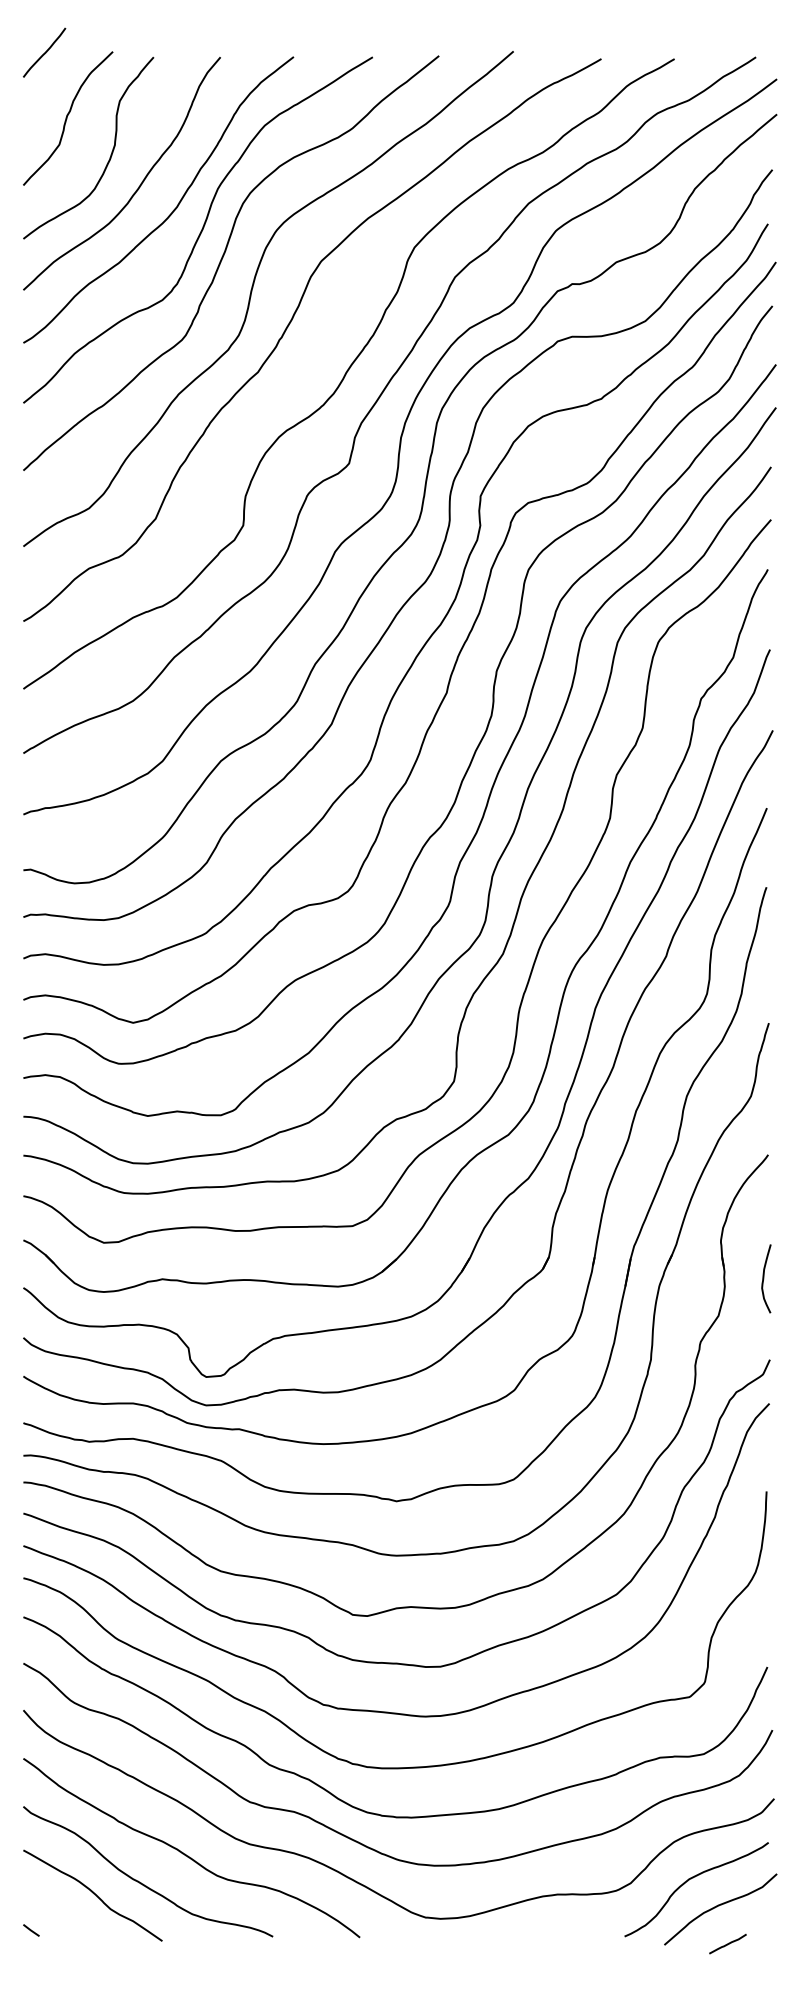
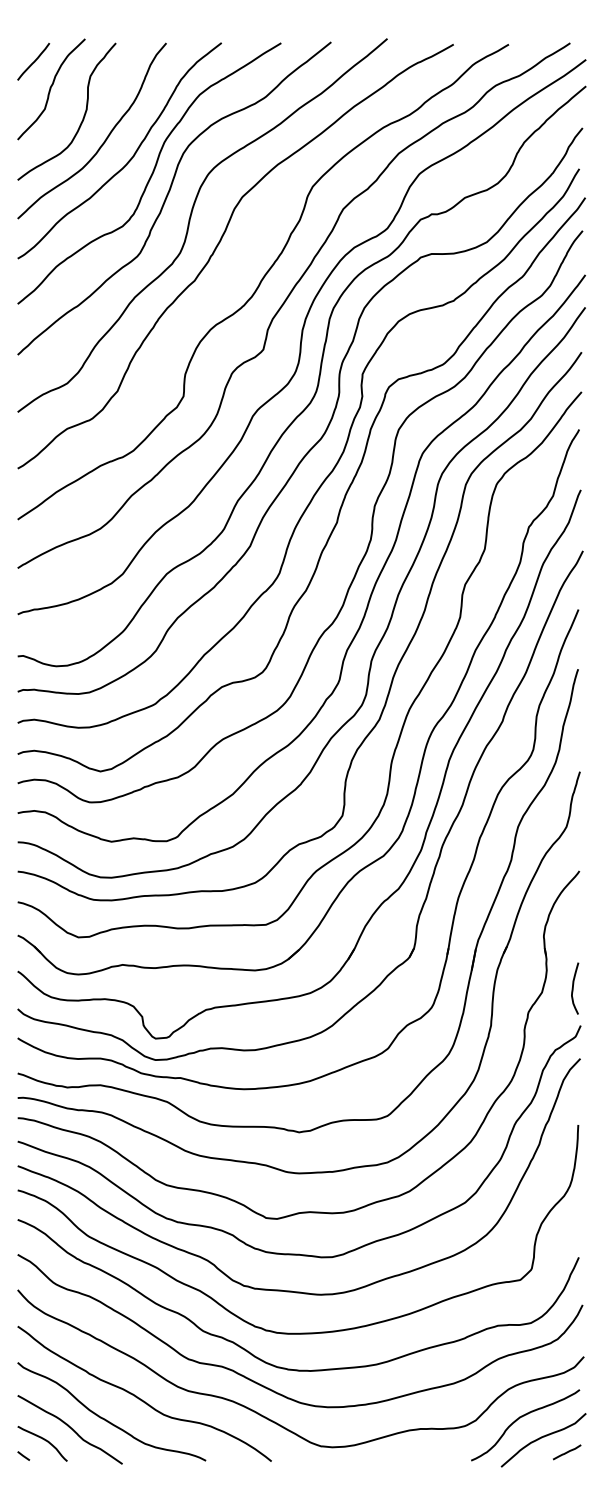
line: (44, 52) -> (33, 61), moved
curve: (764, 1278) -> (573, 988), moved
curve: (58, 1909) -> (44, 1440), added
line: (728, 1944) -> (567, 1452), moved

